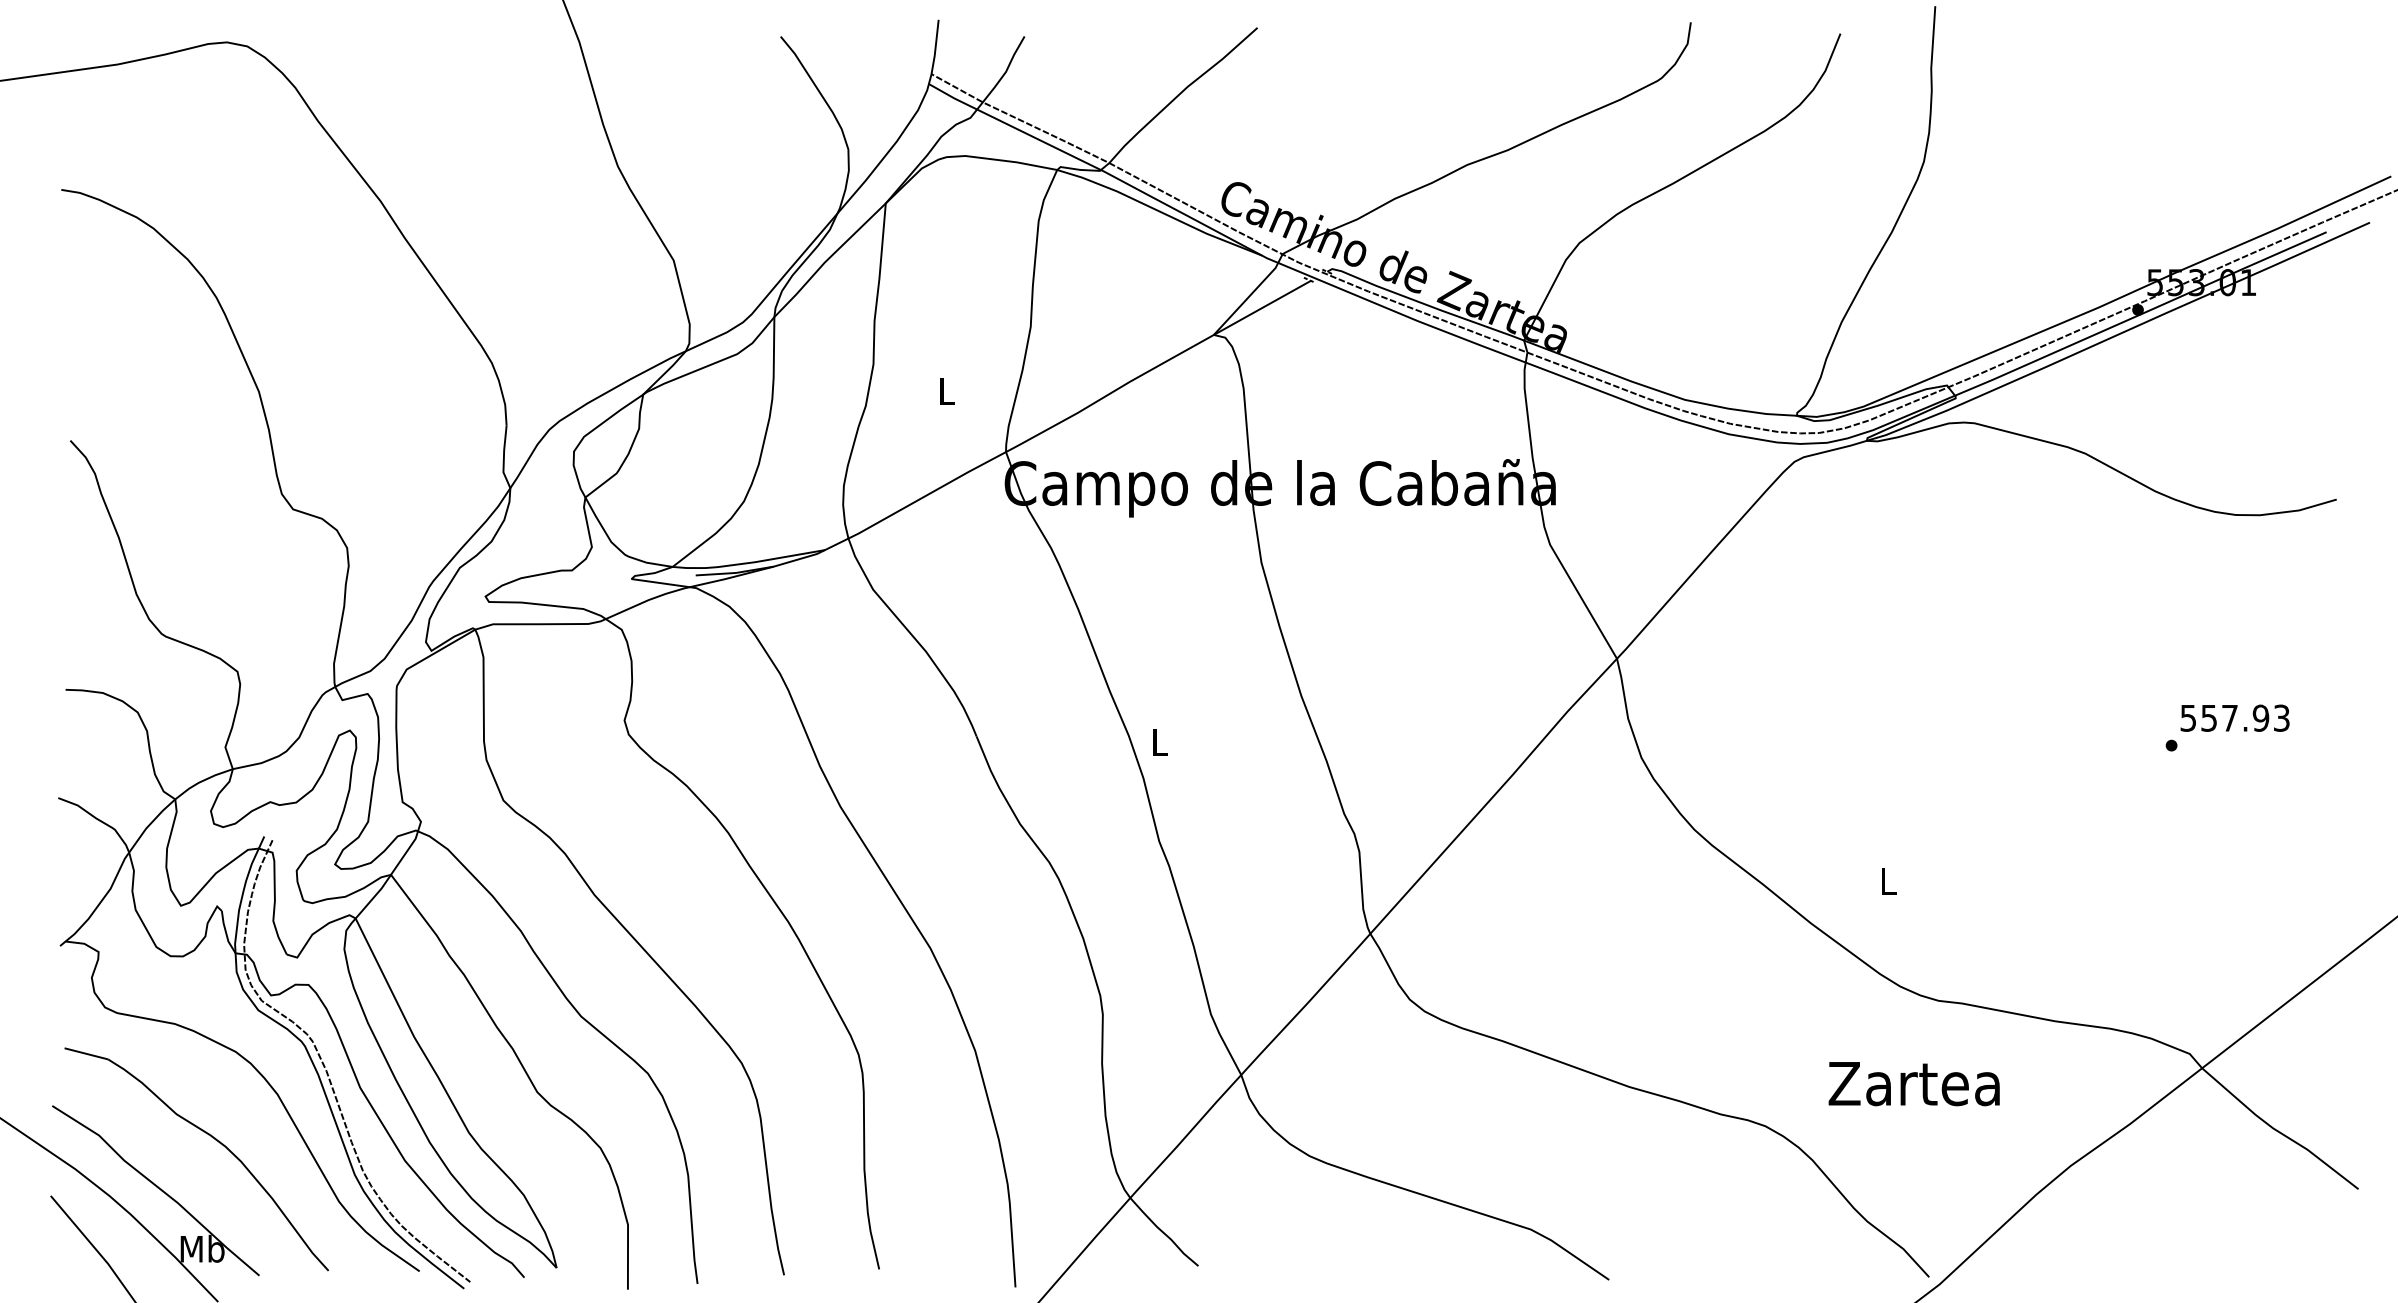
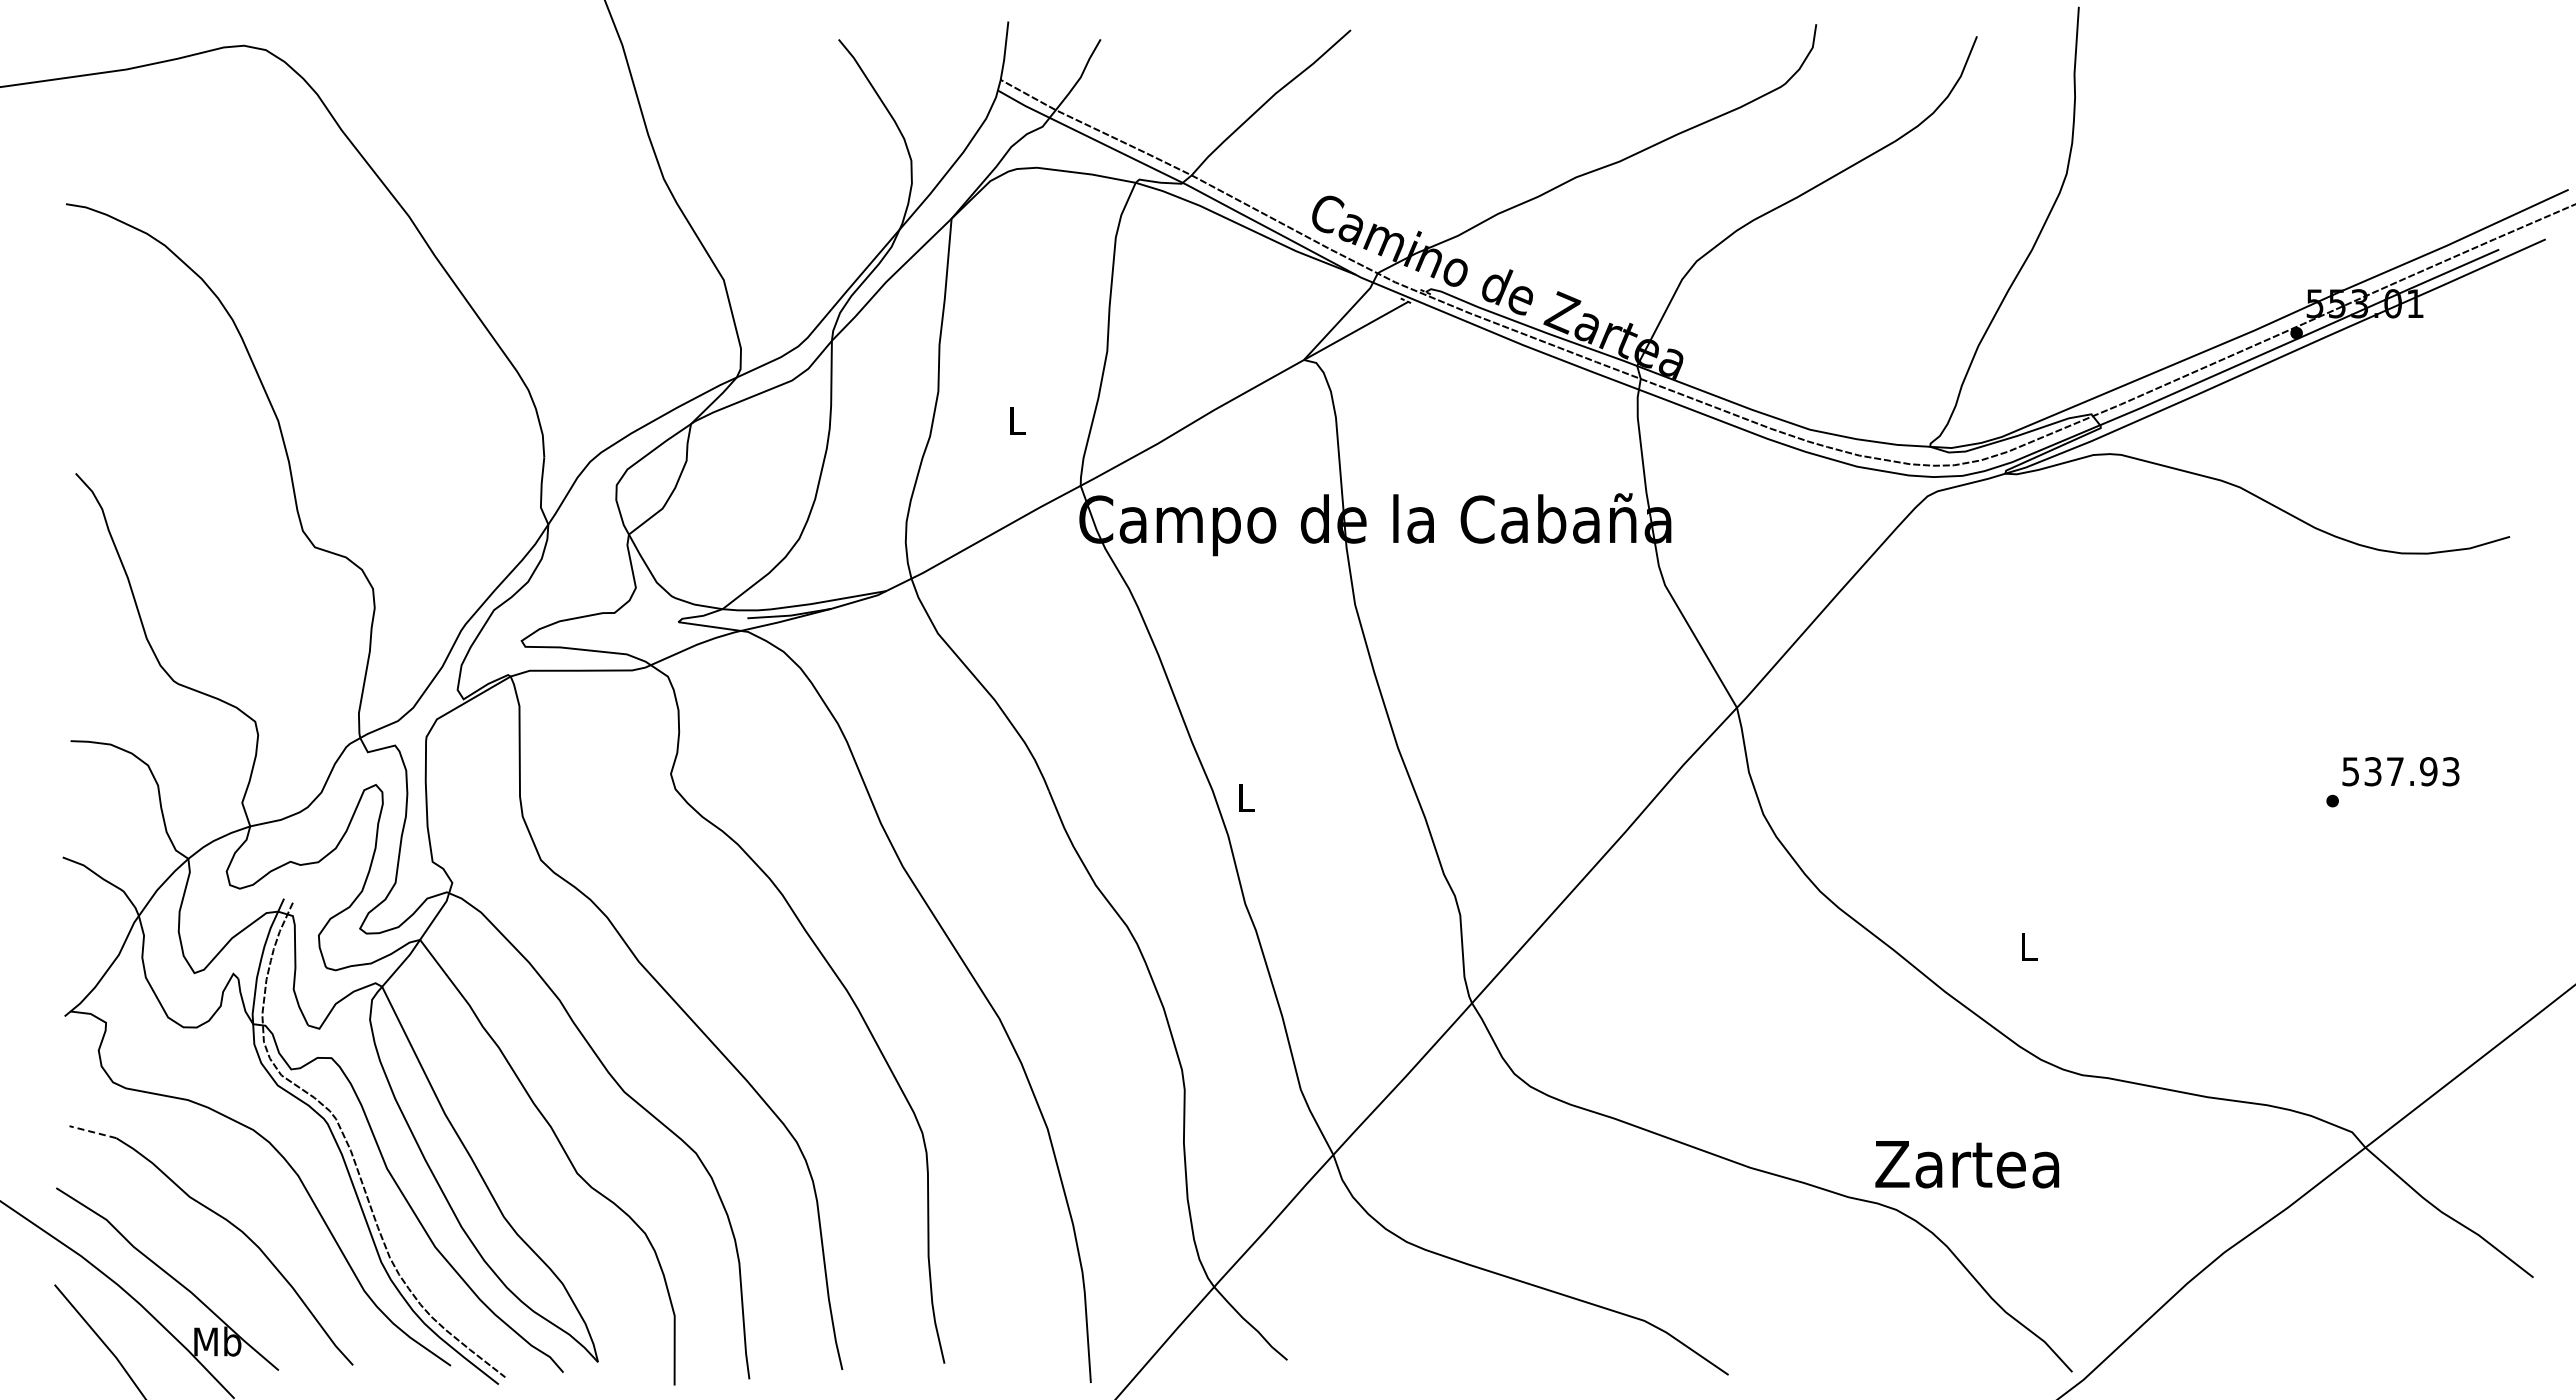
text: (2209, 718) -> (2373, 771), 557.93 -> 537.93
line: (85, 1054) -> (92, 1132), solid -> dashed
text: (1914, 1083) -> (1967, 1164), moved

